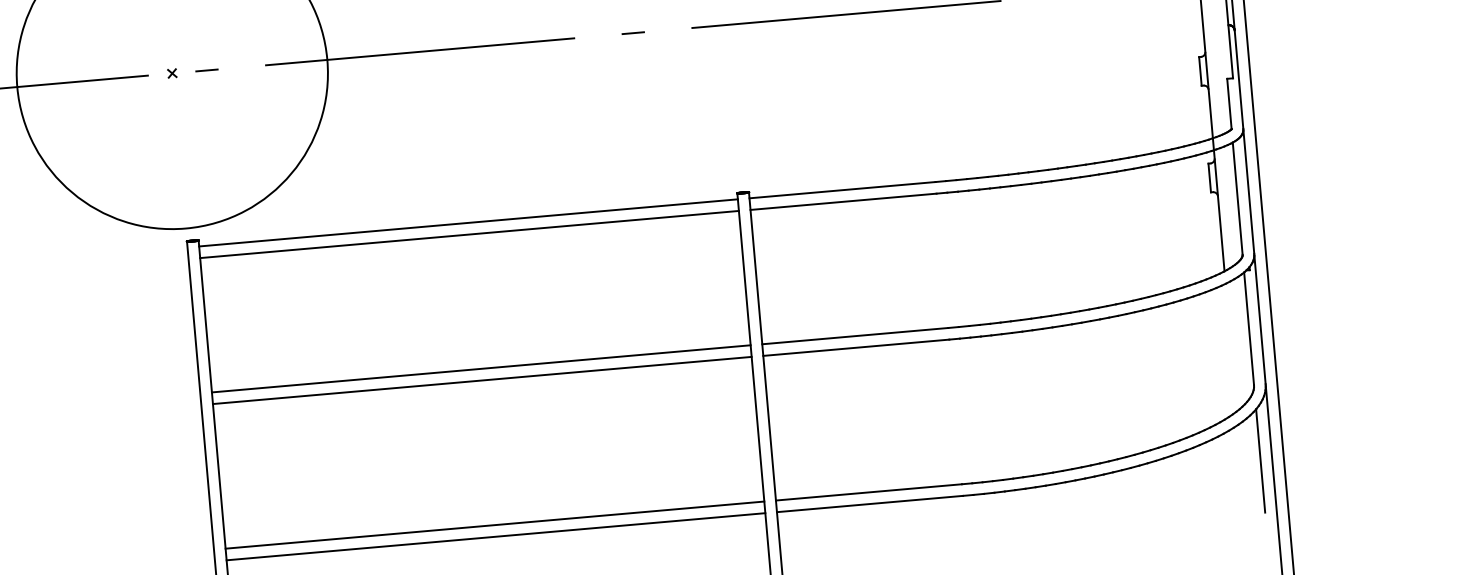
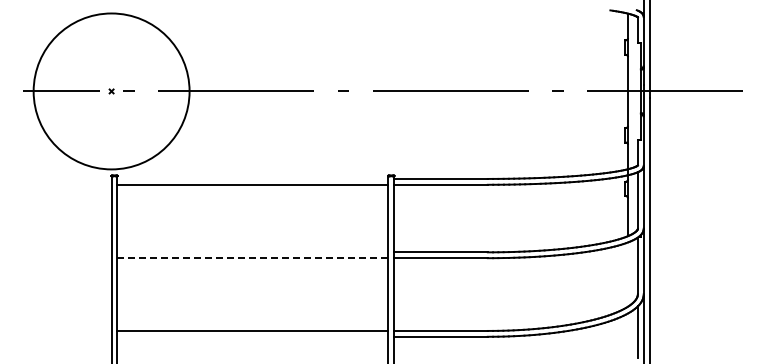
line: (467, 222) -> (252, 178), removed
line: (480, 369) -> (252, 252), removed
line: (483, 380) -> (253, 258), solid -> dashed
line: (495, 536) -> (252, 336), removed

